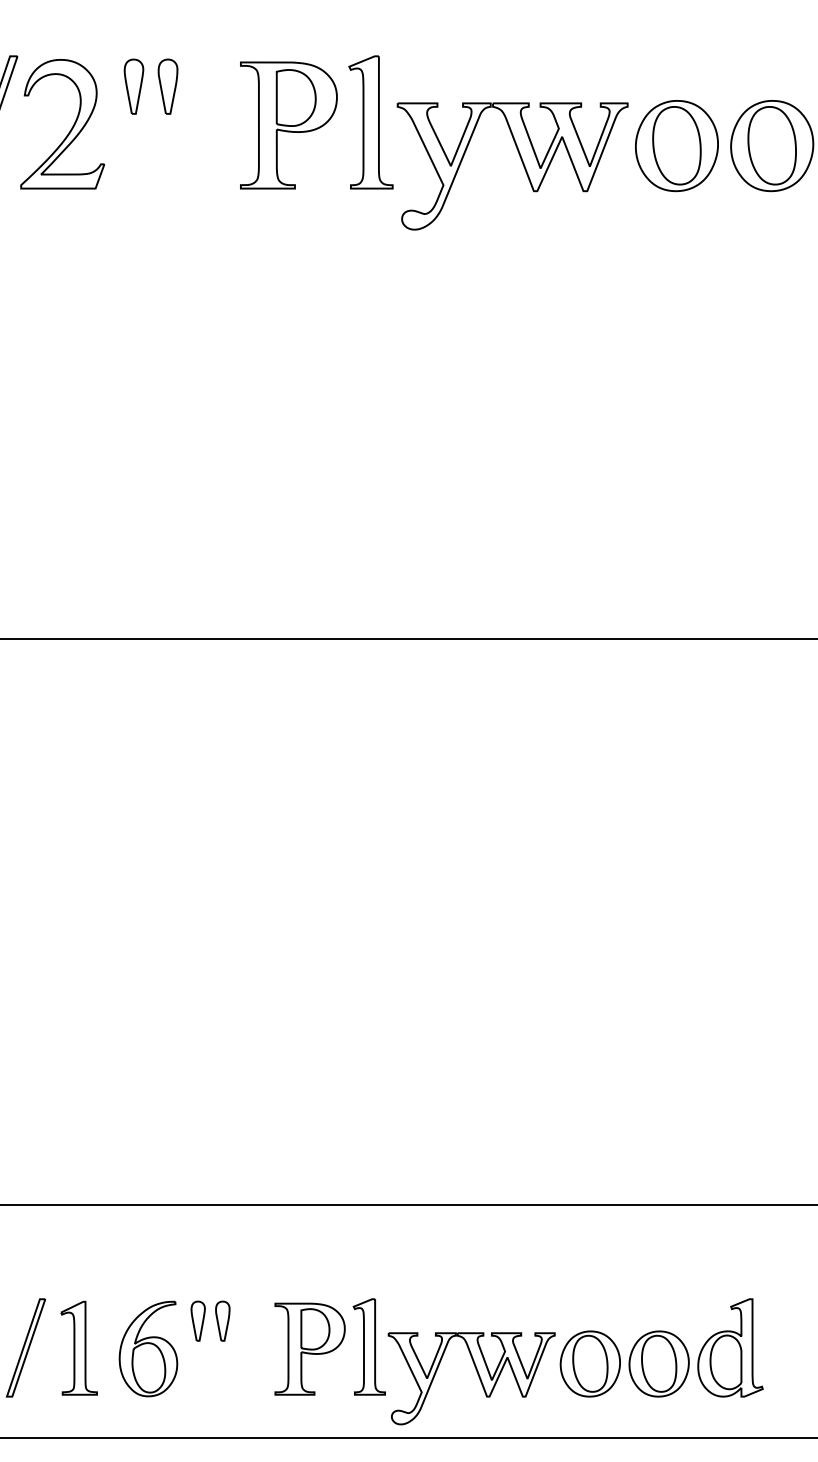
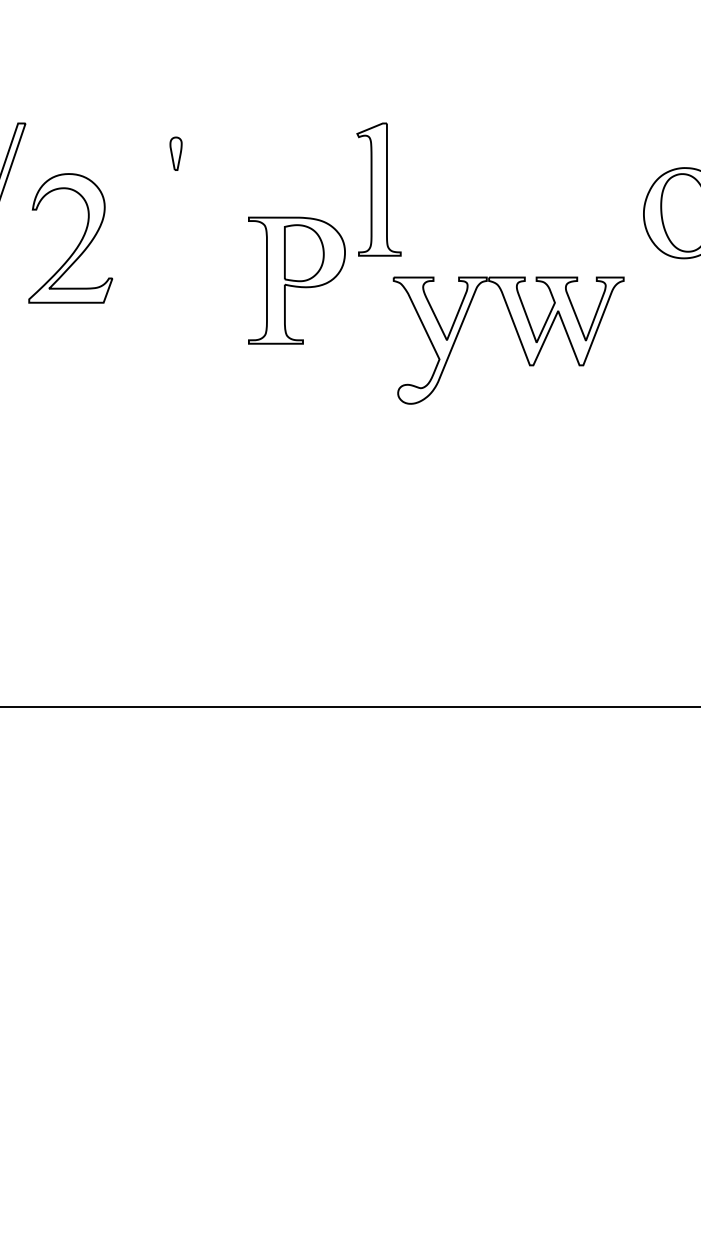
part: (133, 86) -> (141, 153), removed
part: (167, 86) -> (175, 153), size x0.6
part: (288, 125) -> (296, 280), moved
part: (70, 129) -> (78, 243), moved
part: (522, 164) -> (518, 338), moved

